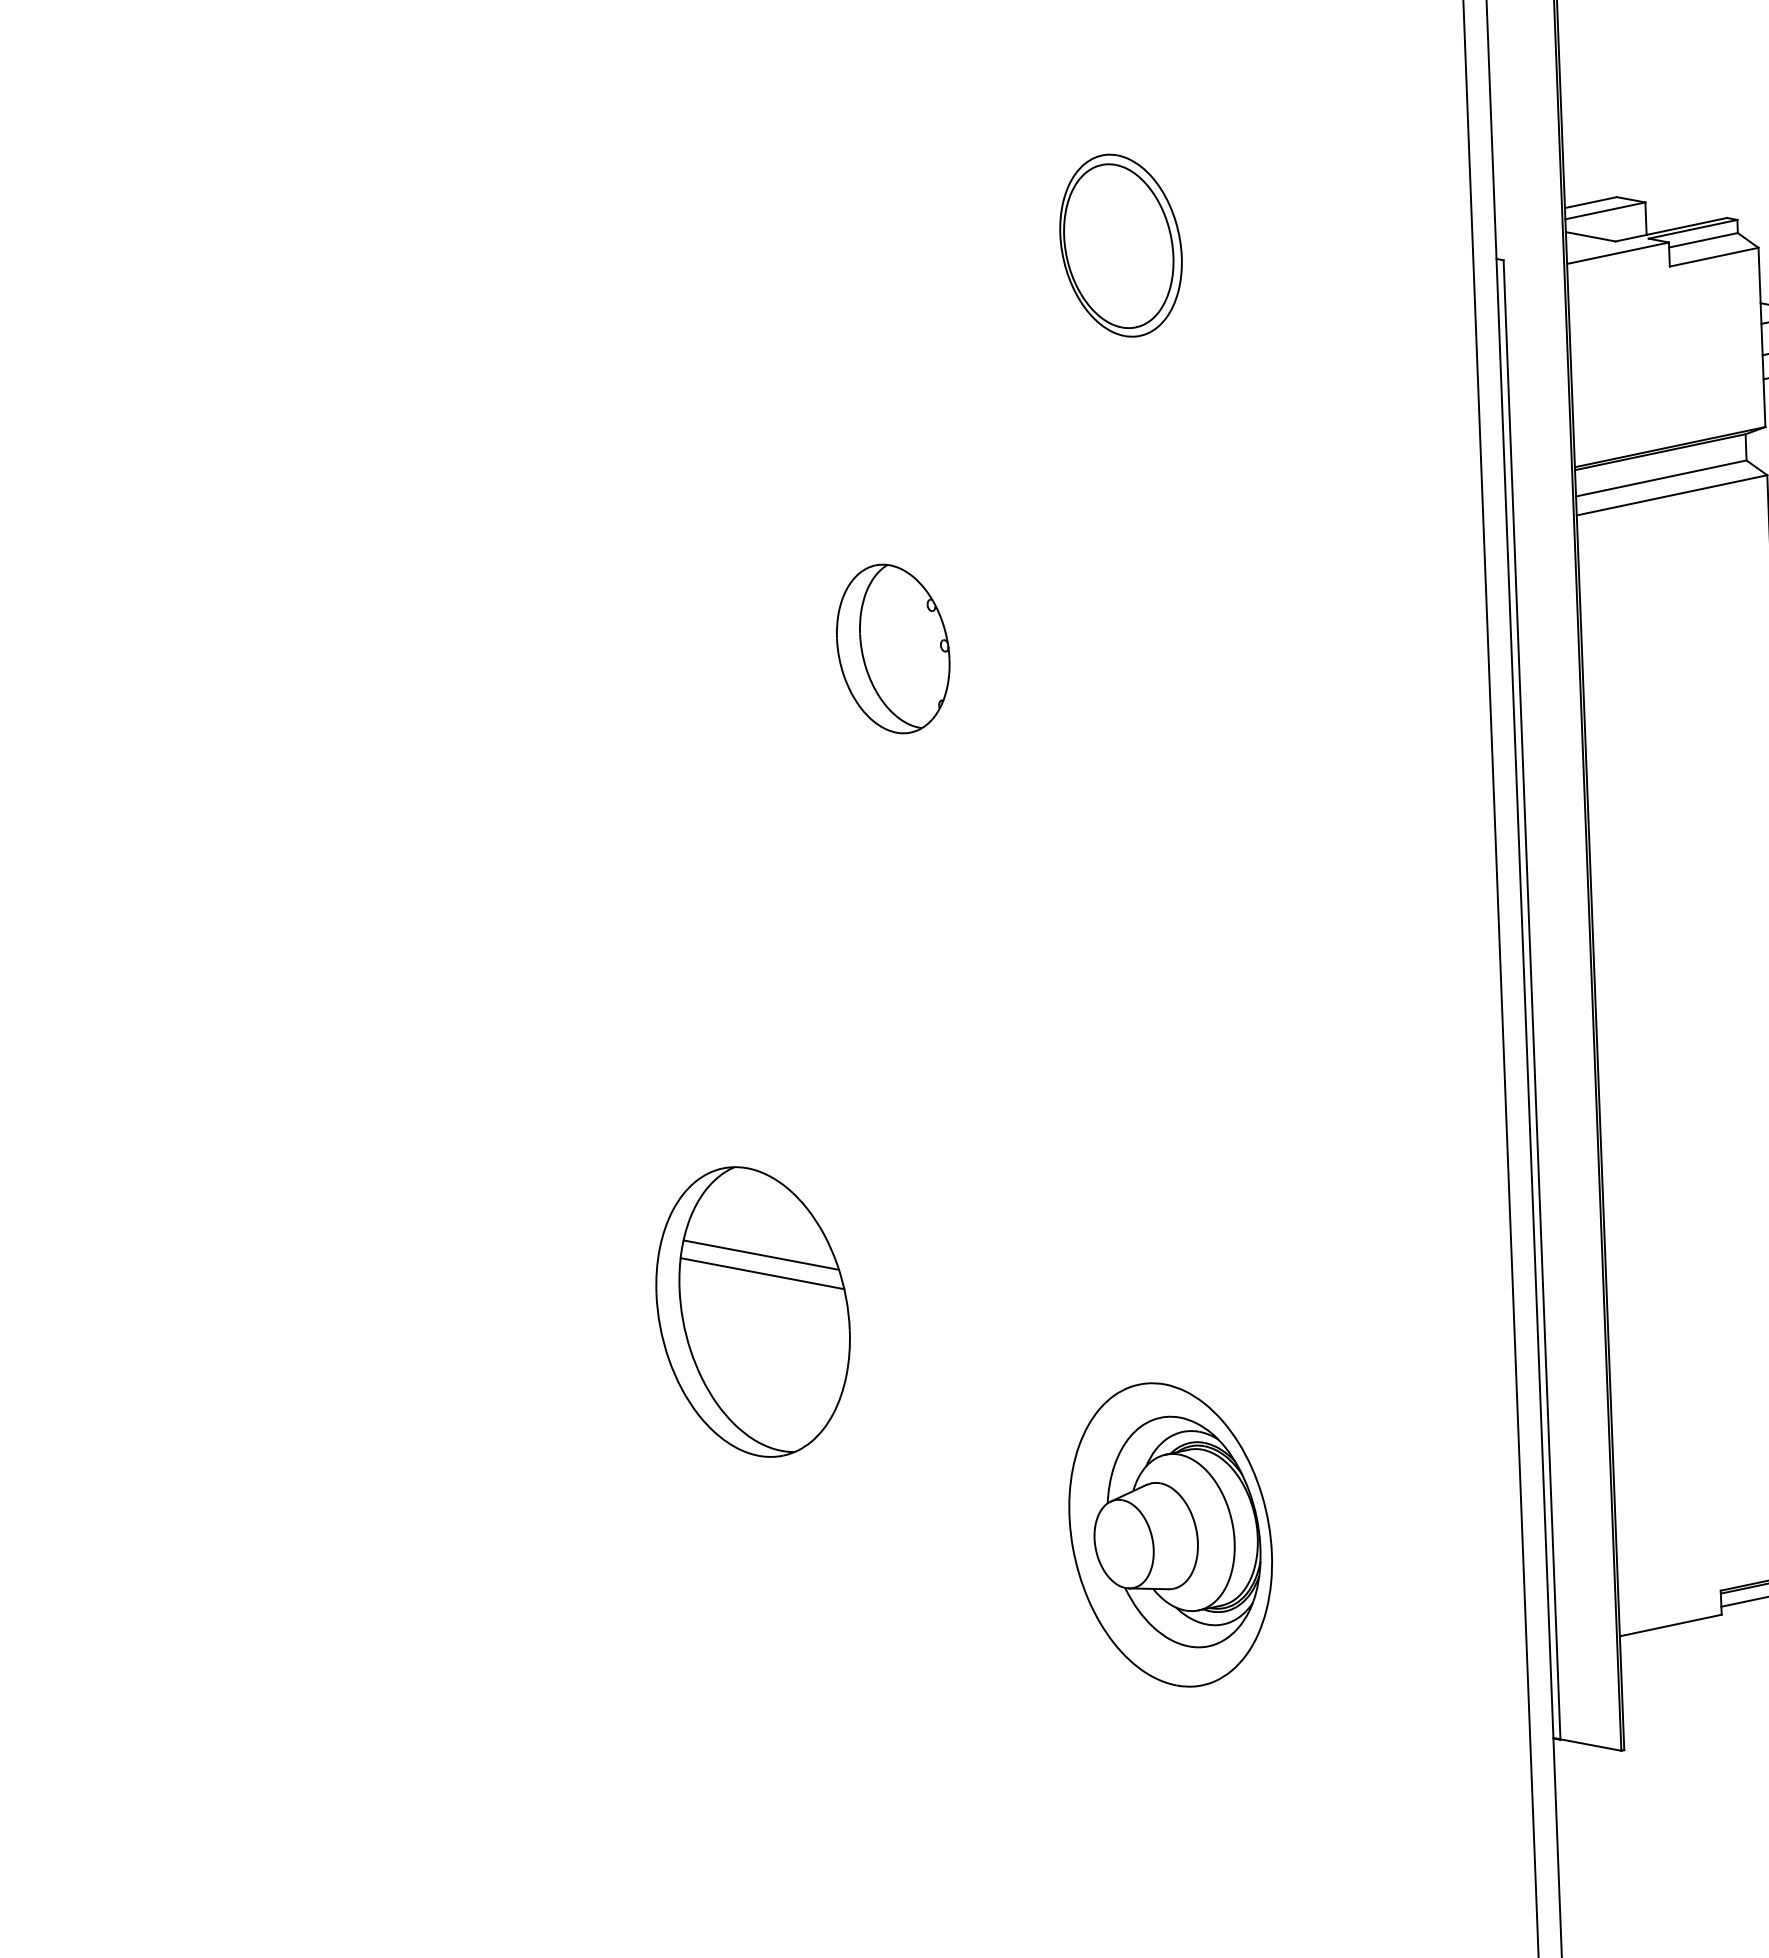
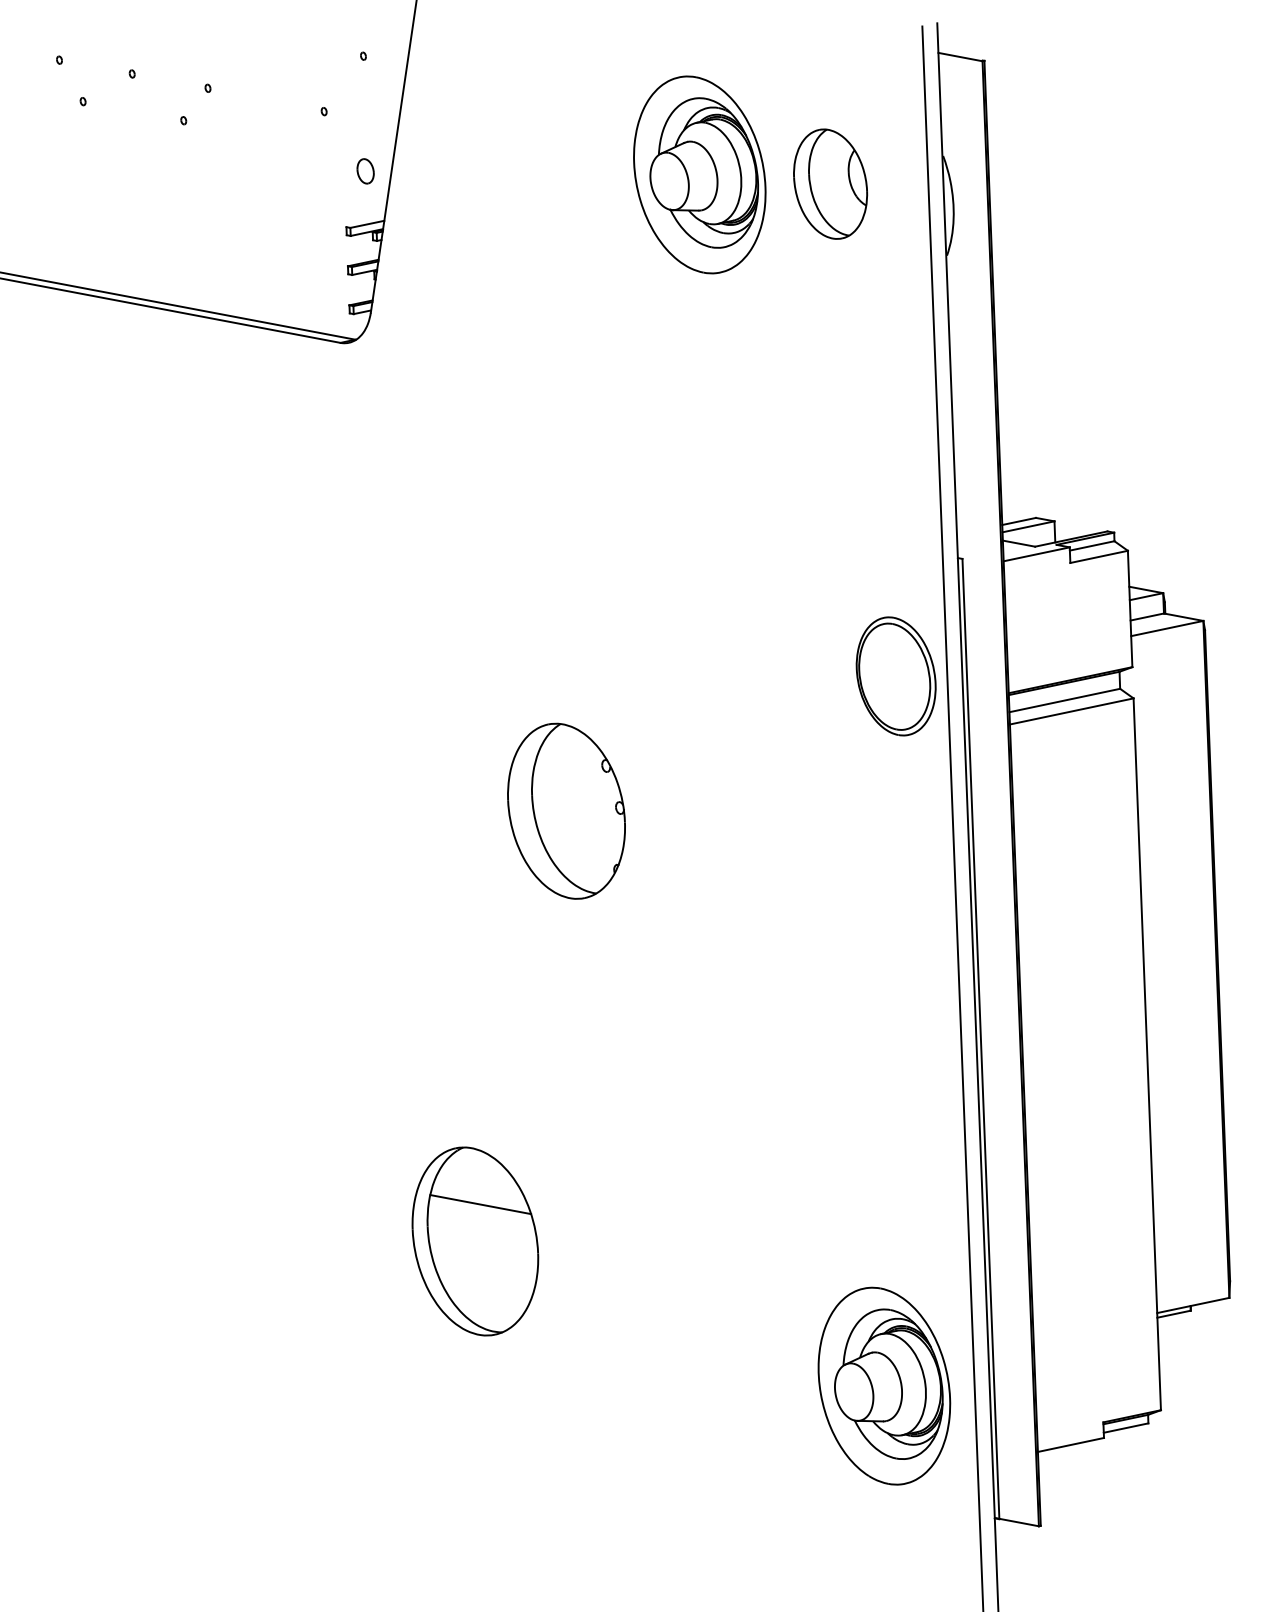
part: (1119, 245) -> (895, 676), moved
part: (891, 647) -> (565, 810), size x1.6
line: (762, 1273) -> (481, 1216), removed
part: (1170, 1533) -> (884, 1385), moved

